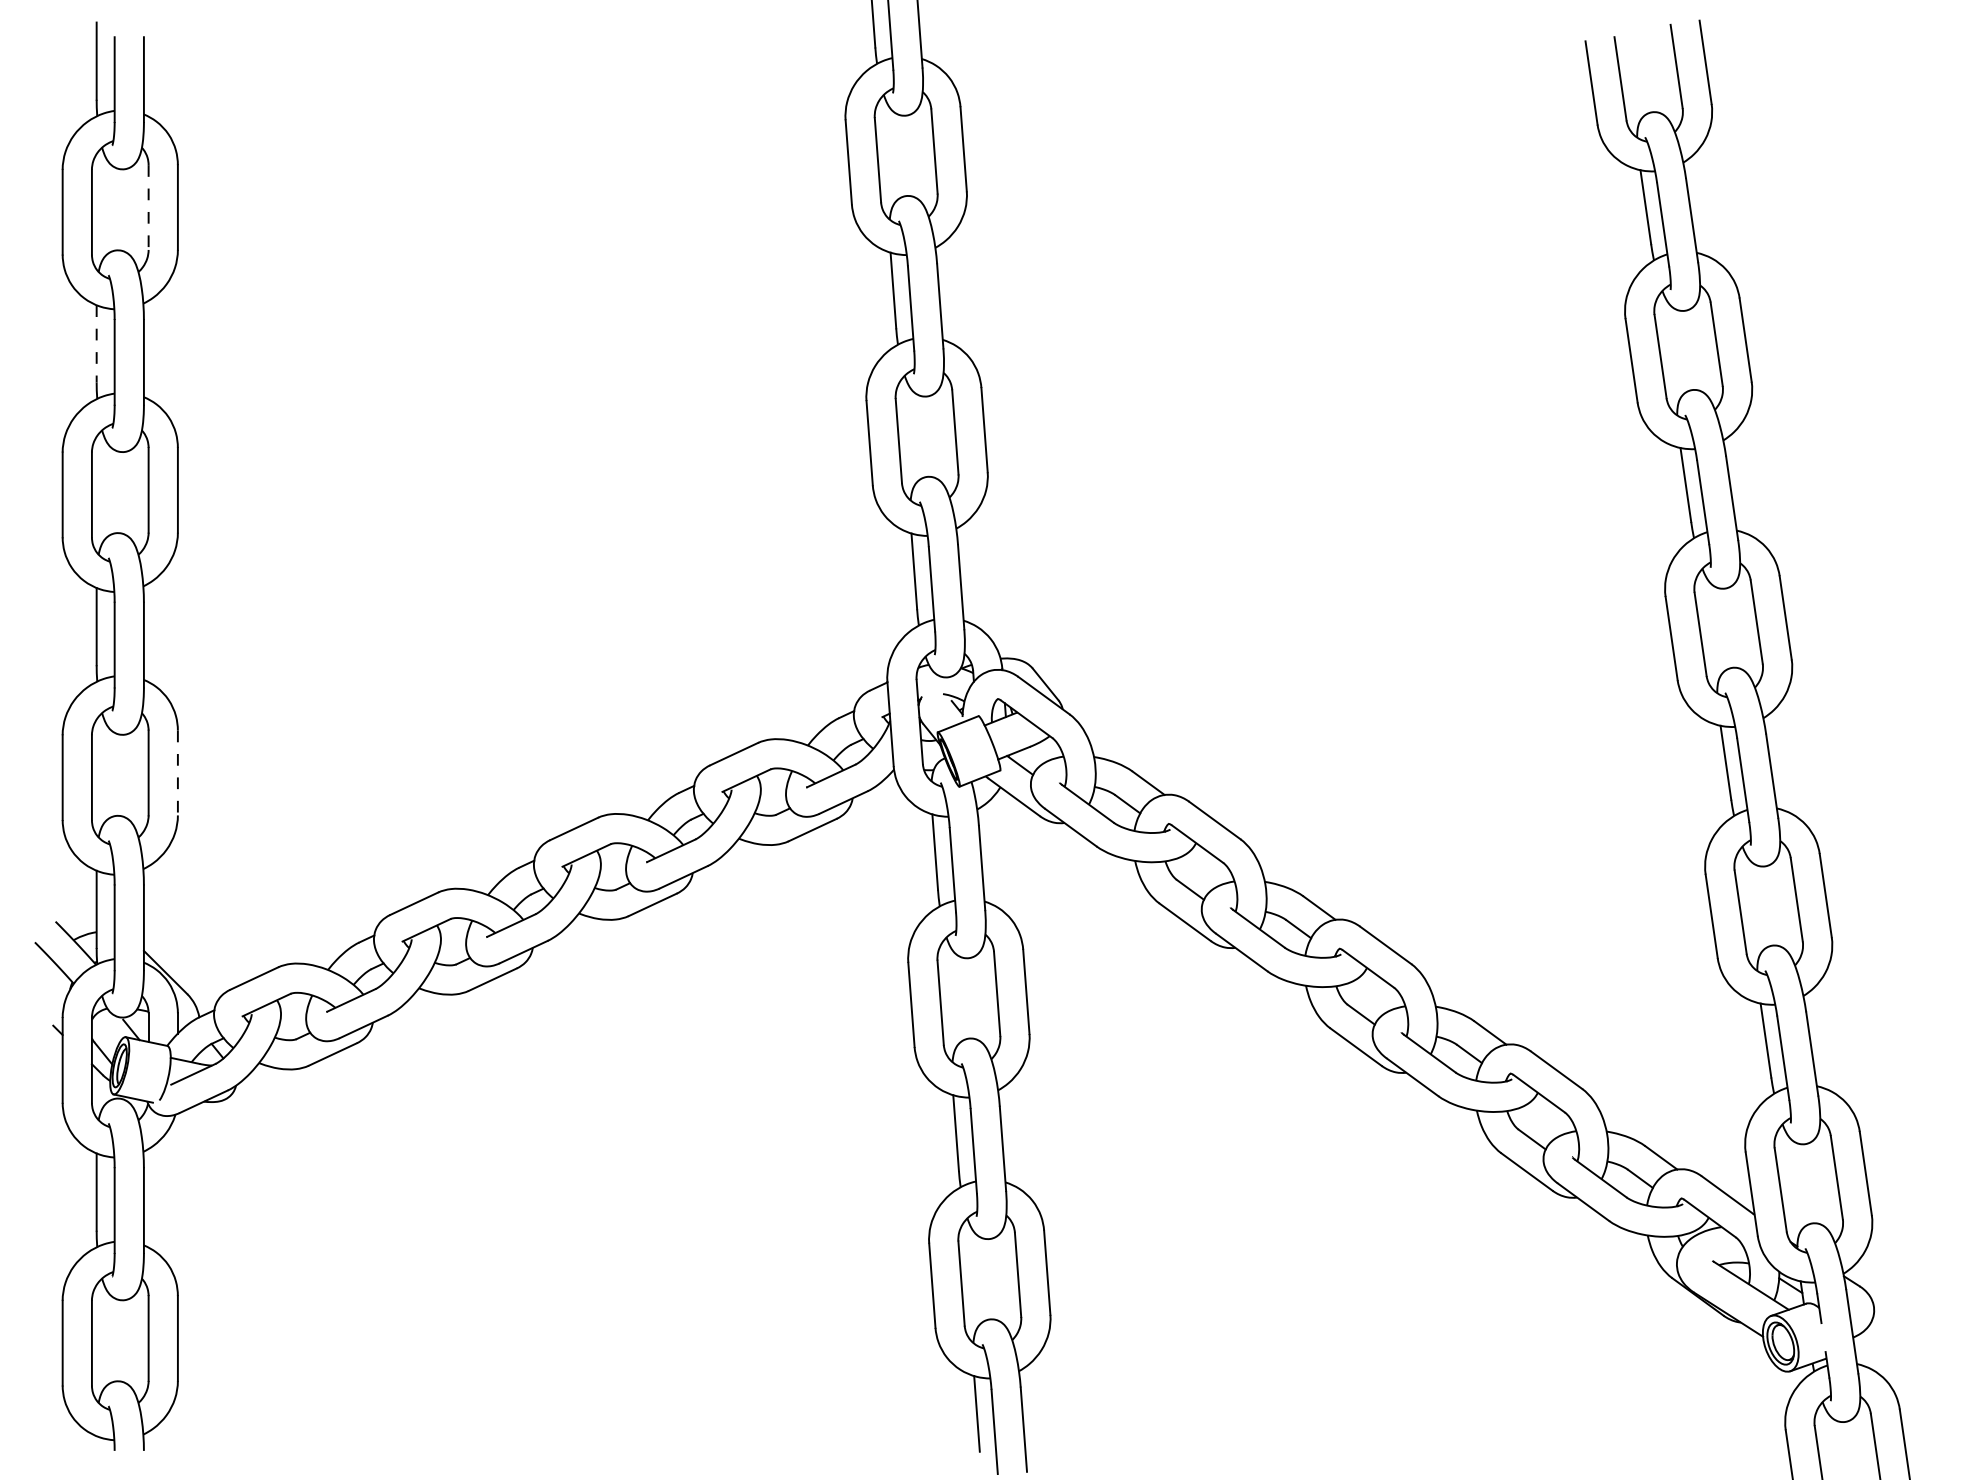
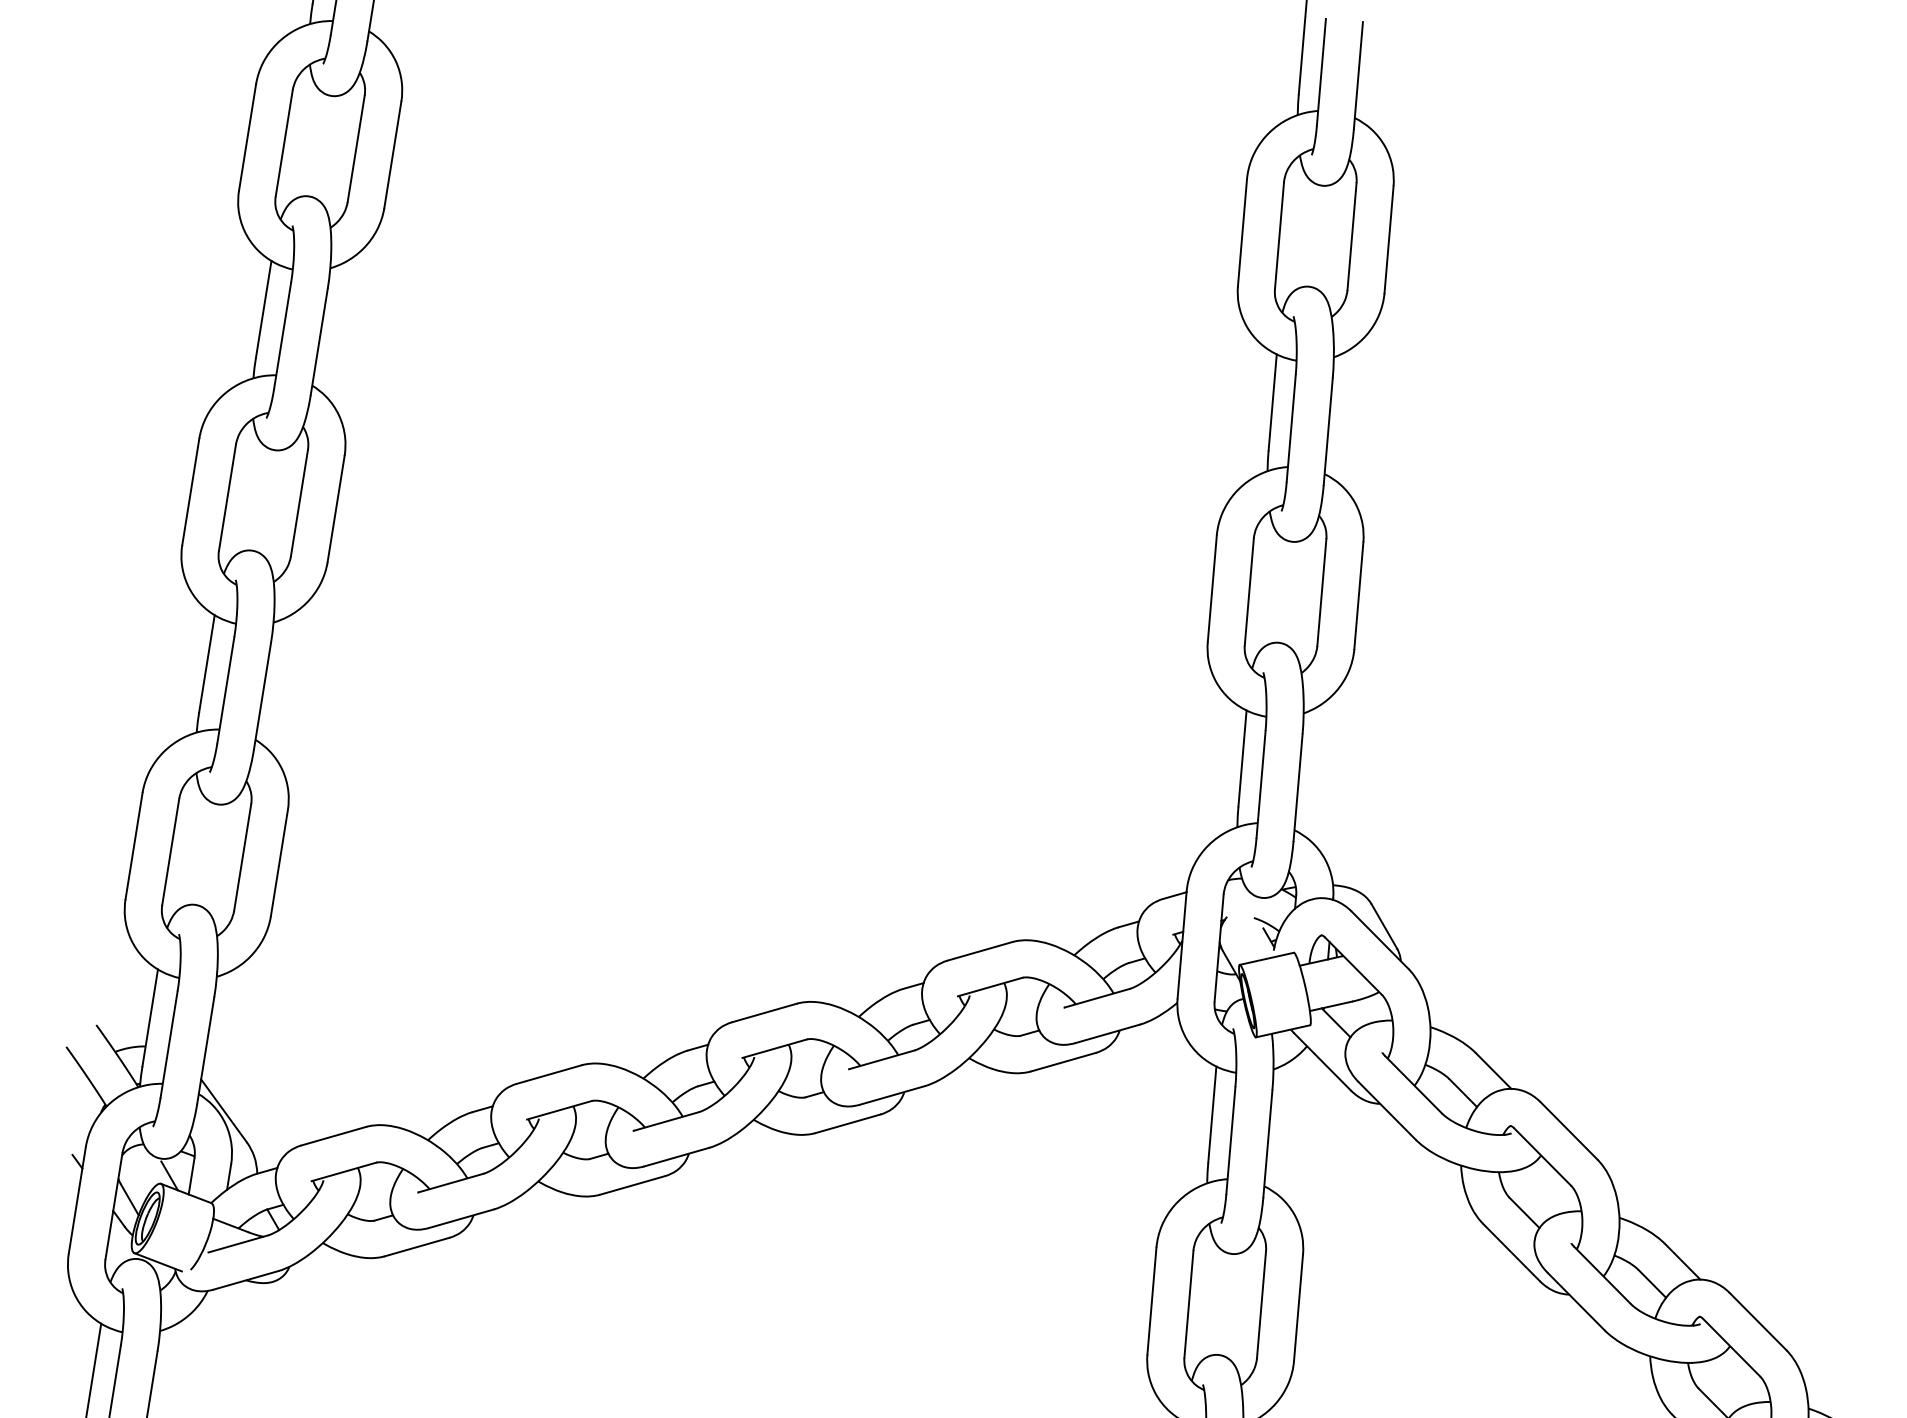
line: (148, 208) -> (355, 150), dashed -> solid
line: (96, 343) -> (263, 308), dashed -> solid
line: (177, 773) -> (278, 863), dashed -> solid

